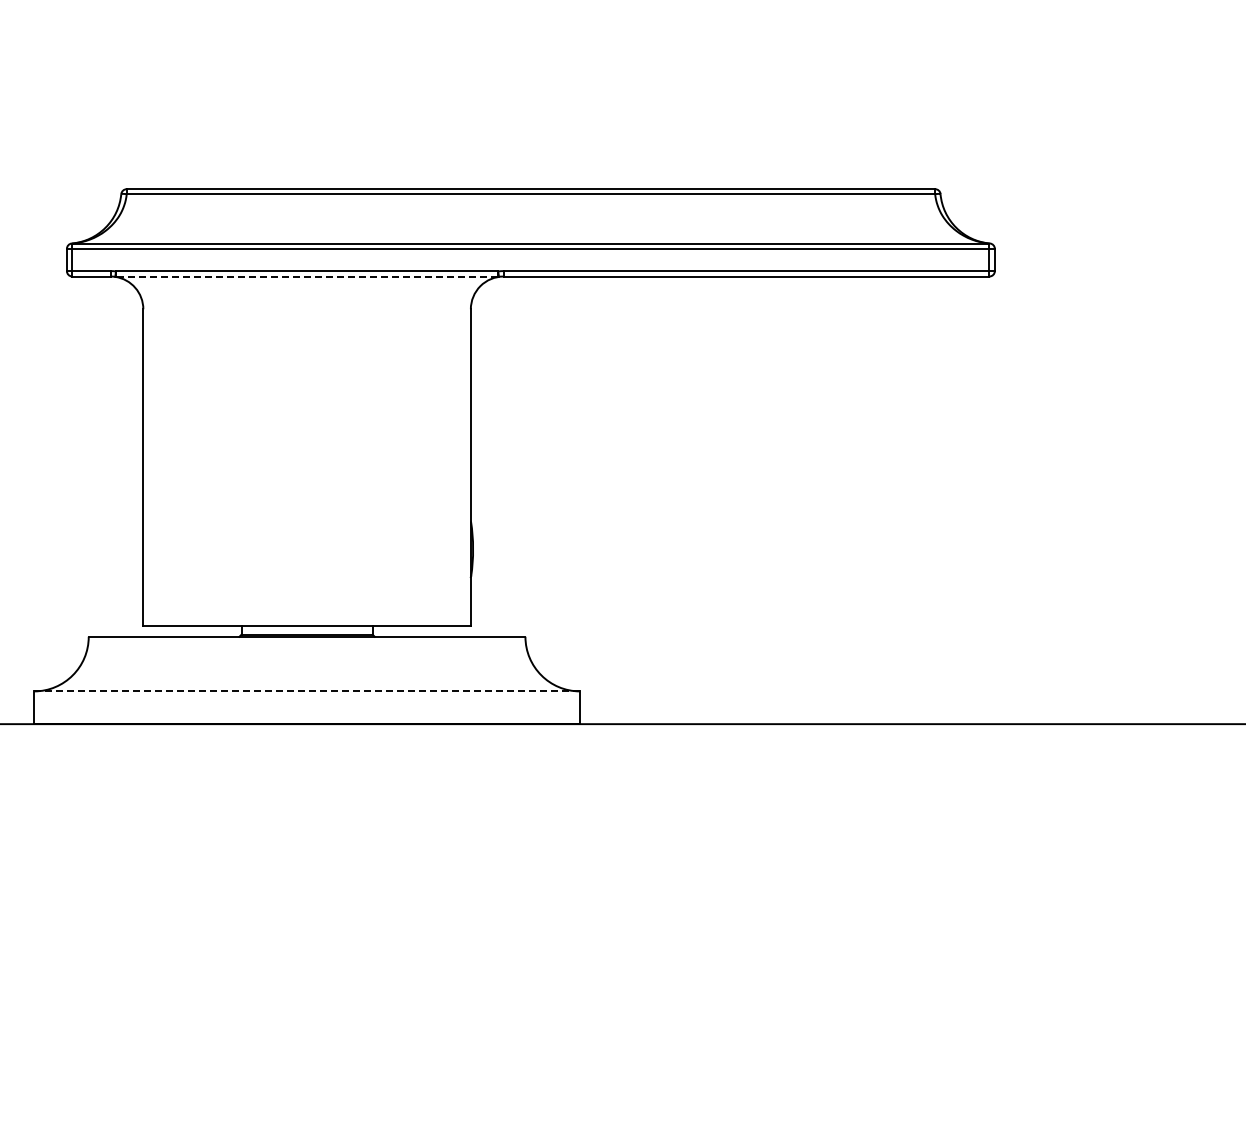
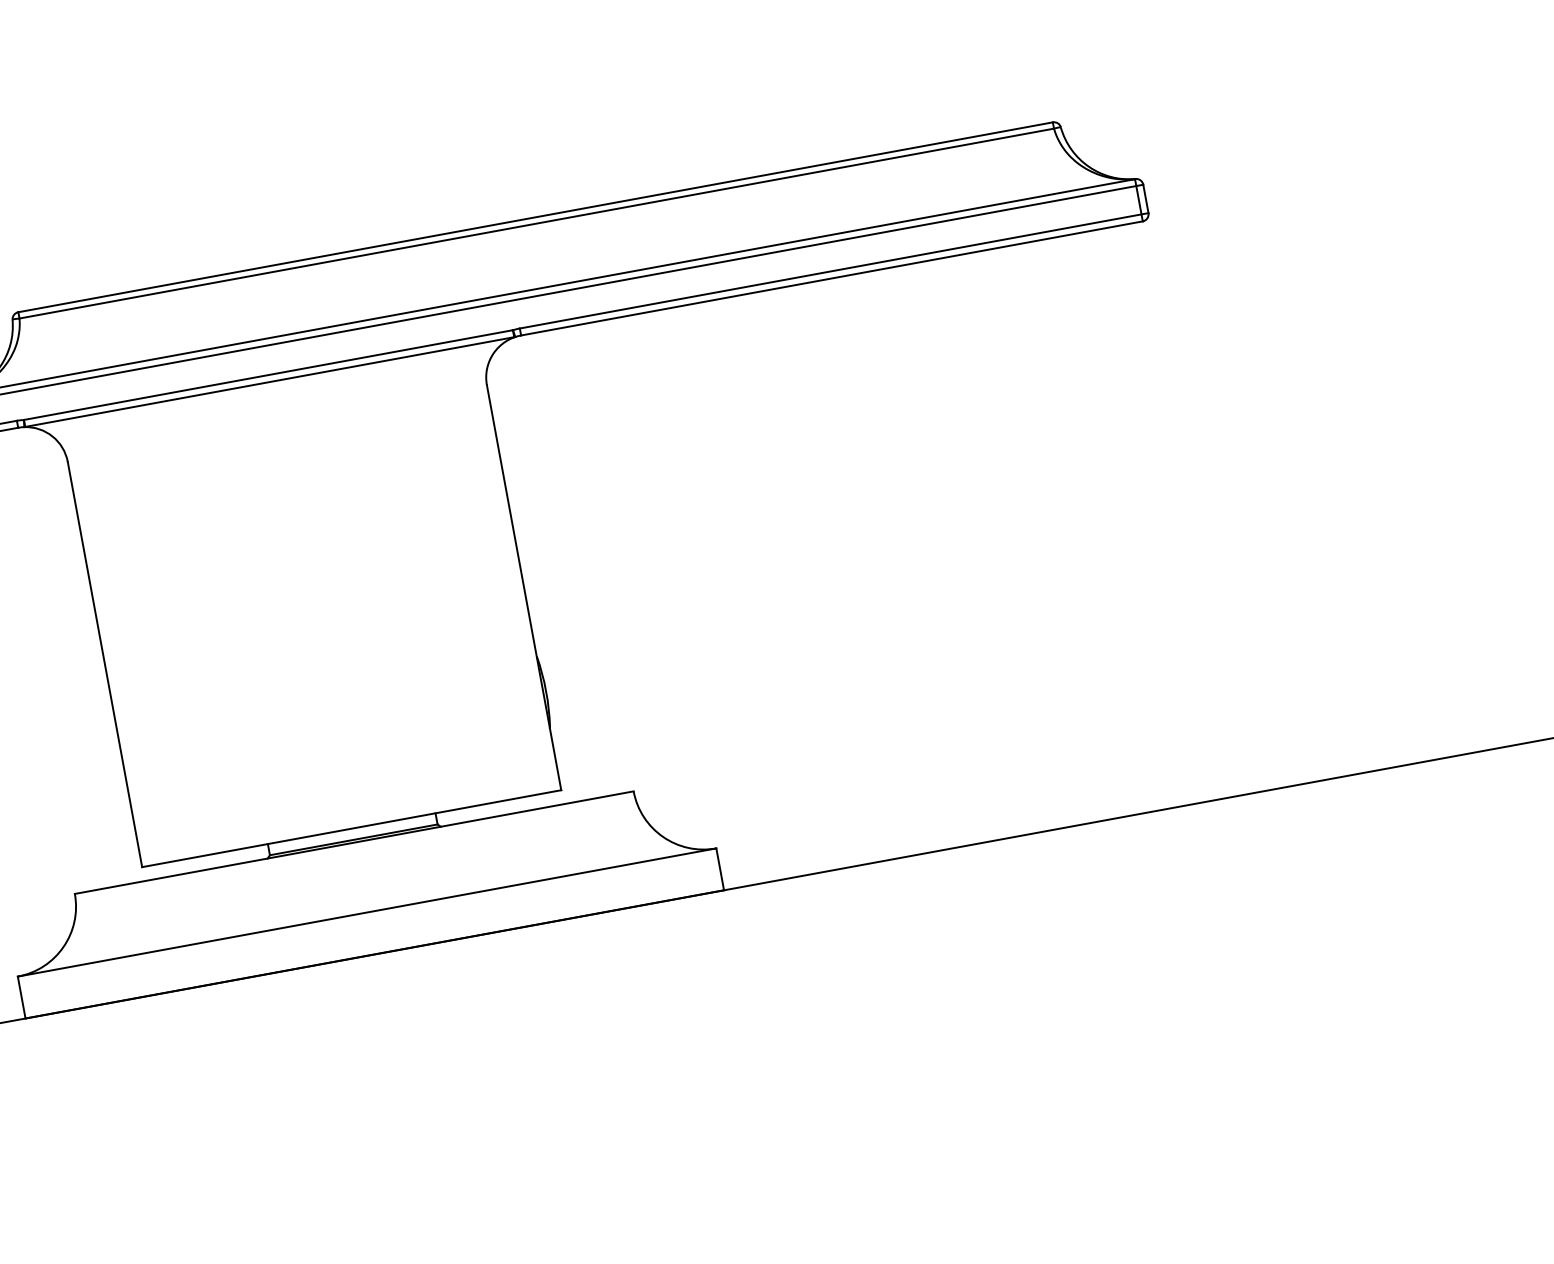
line: (306, 276) -> (268, 381), dashed -> solid
line: (307, 691) -> (367, 912), dashed -> solid

